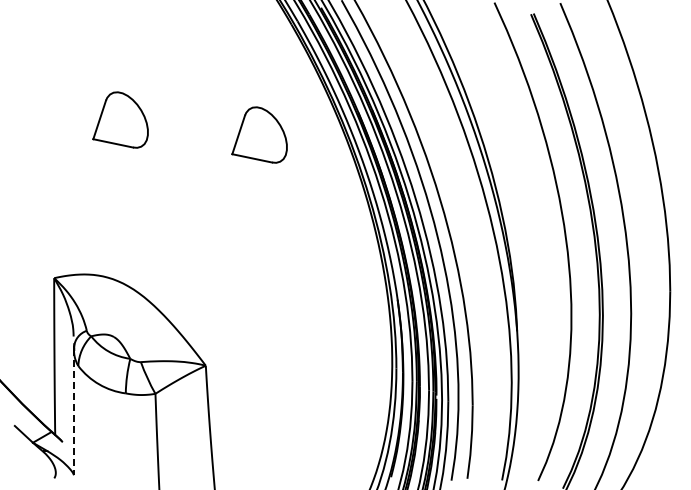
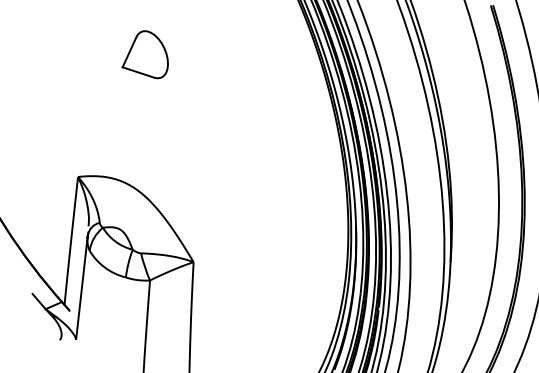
part: (259, 134) -> (258, 78), removed
line: (73, 411) -> (81, 287), dashed -> solid

